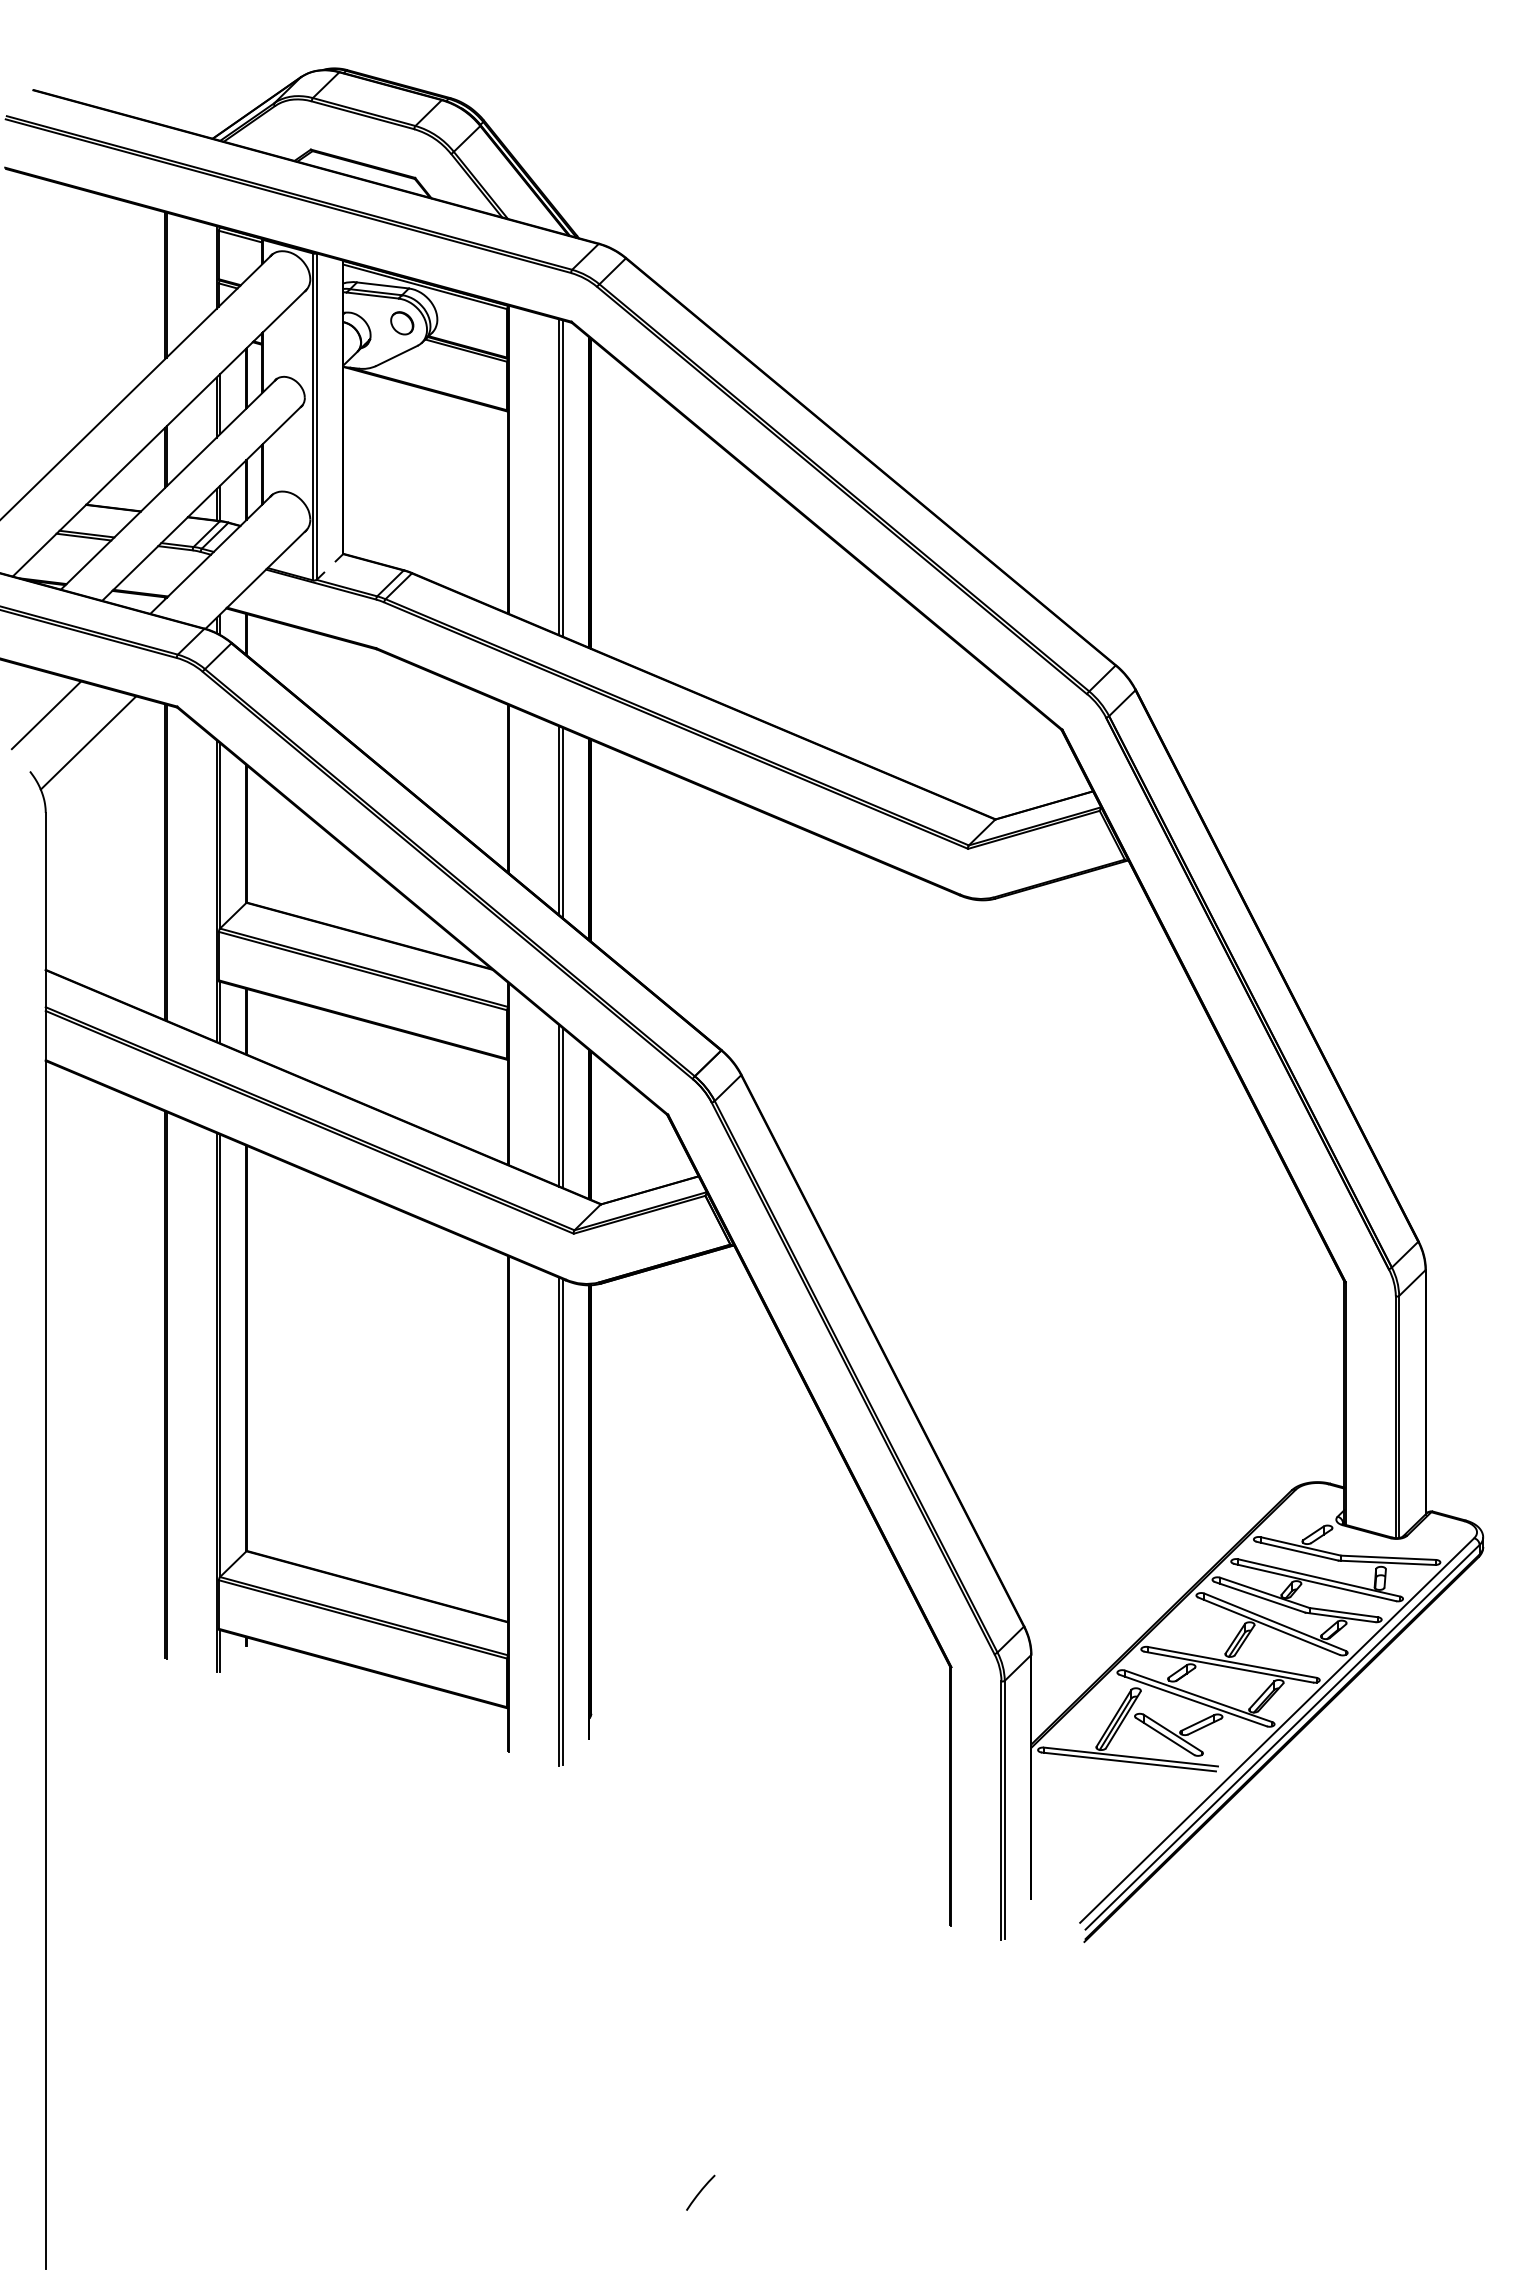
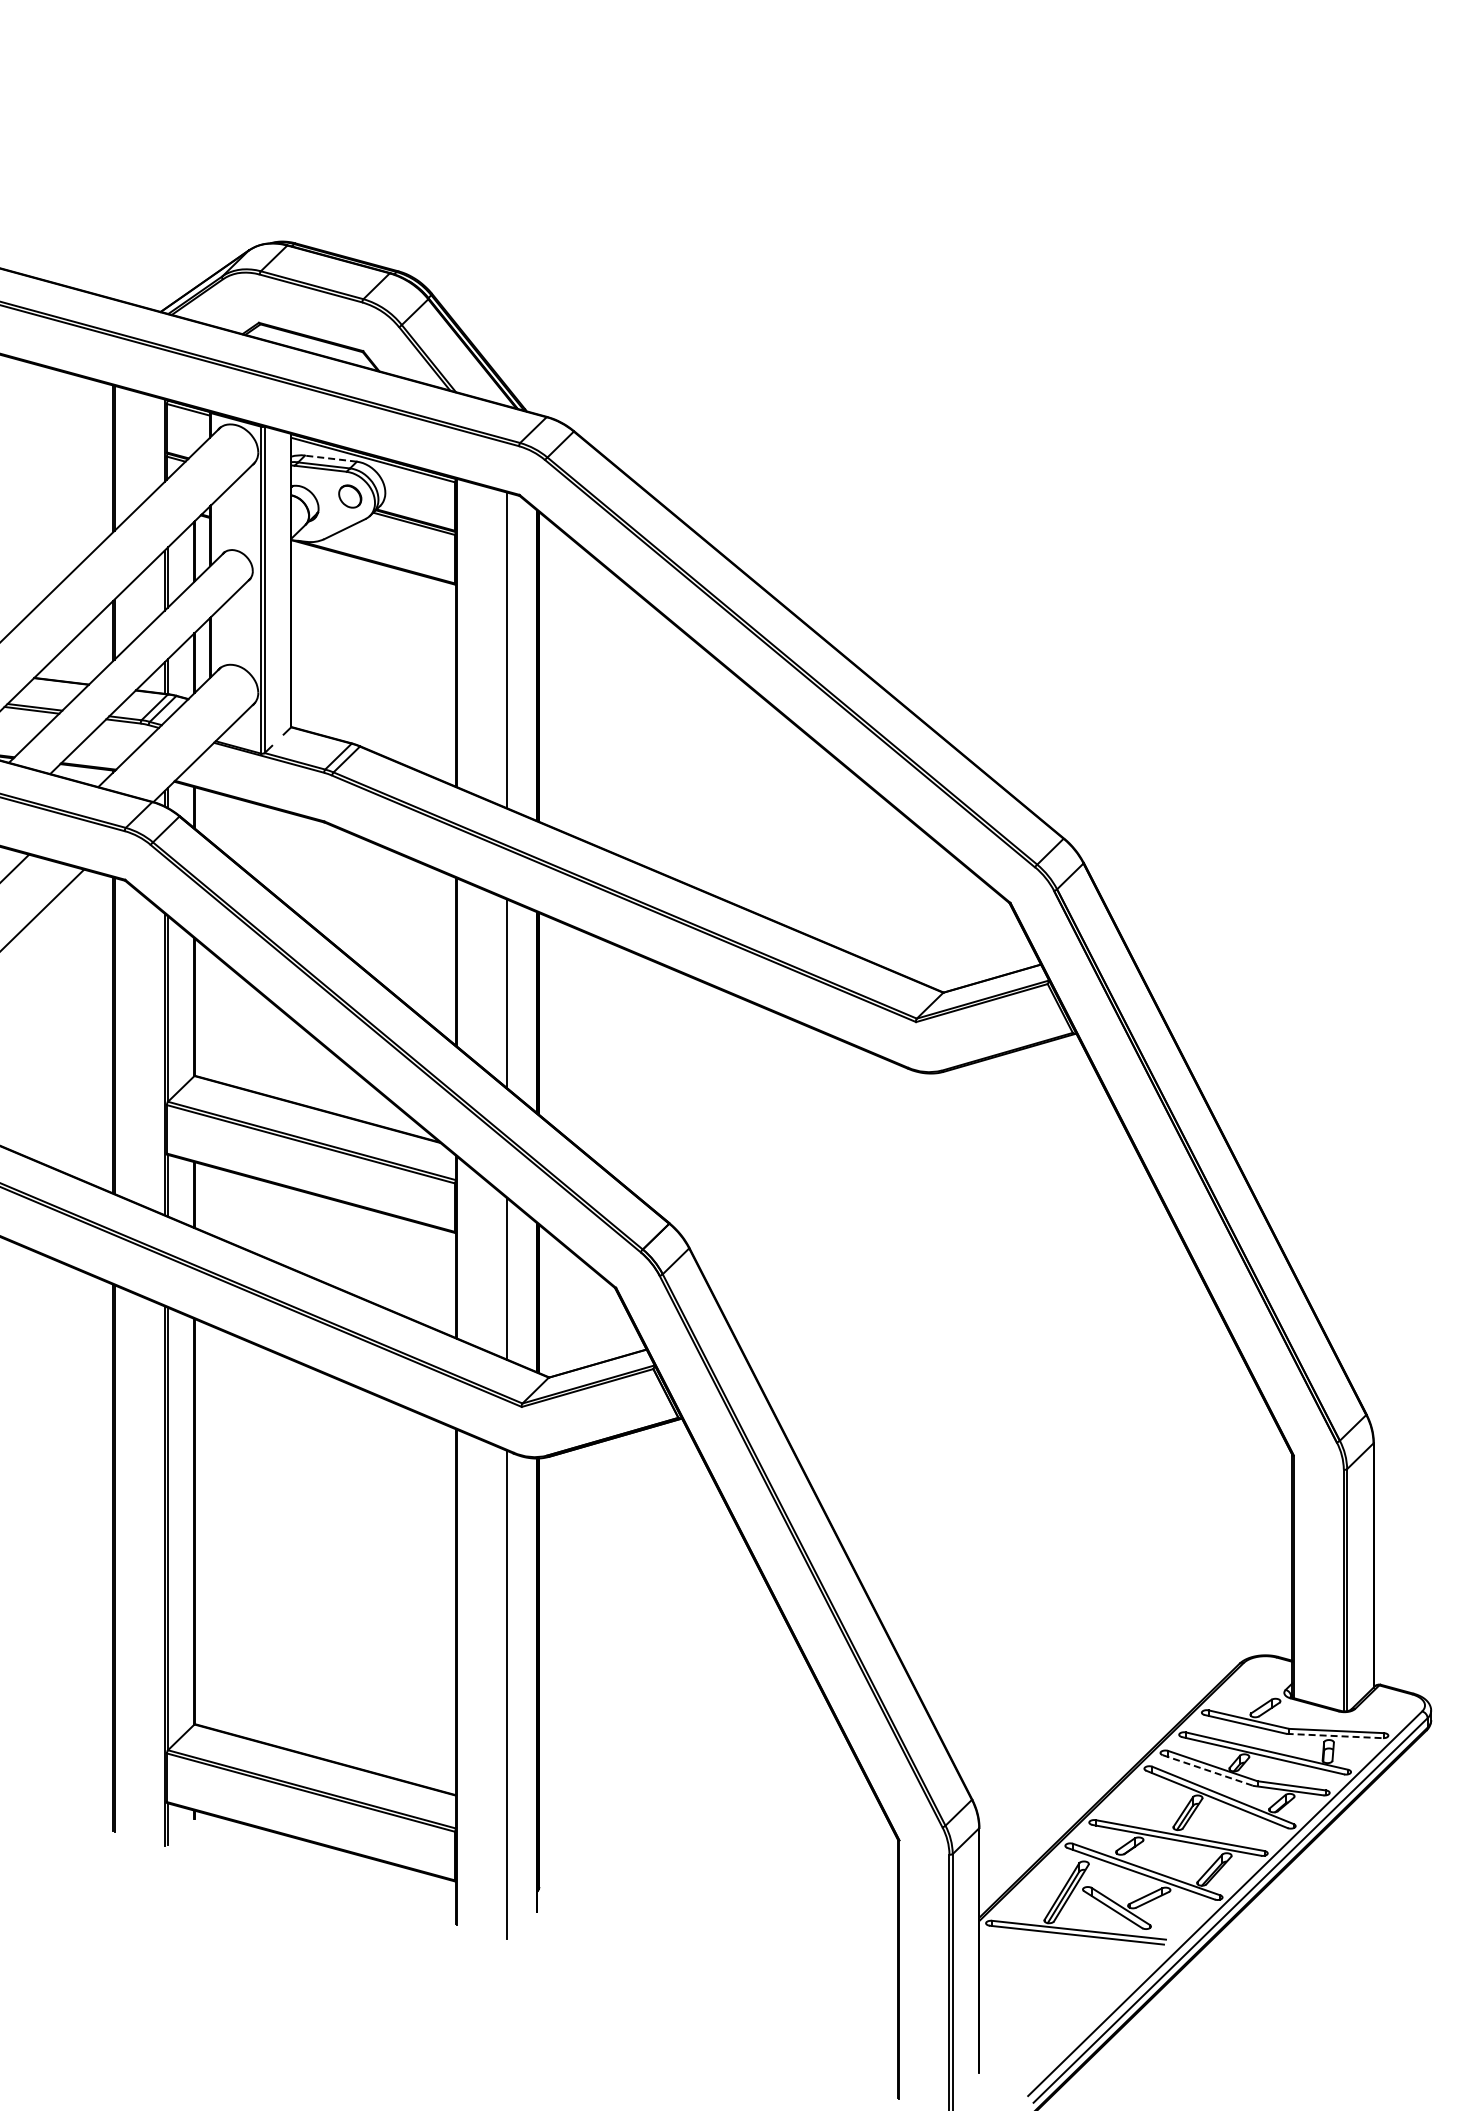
line: (382, 285) -> (330, 458), solid -> dashed
line: (562, 478) -> (510, 651), removed
line: (562, 822) -> (510, 995), removed
line: (562, 1107) -> (510, 1280), removed
line: (562, 1522) -> (510, 1695), removed
line: (1387, 1562) -> (1335, 1735), solid -> dashed
line: (1260, 1597) -> (1208, 1770), solid -> dashed

